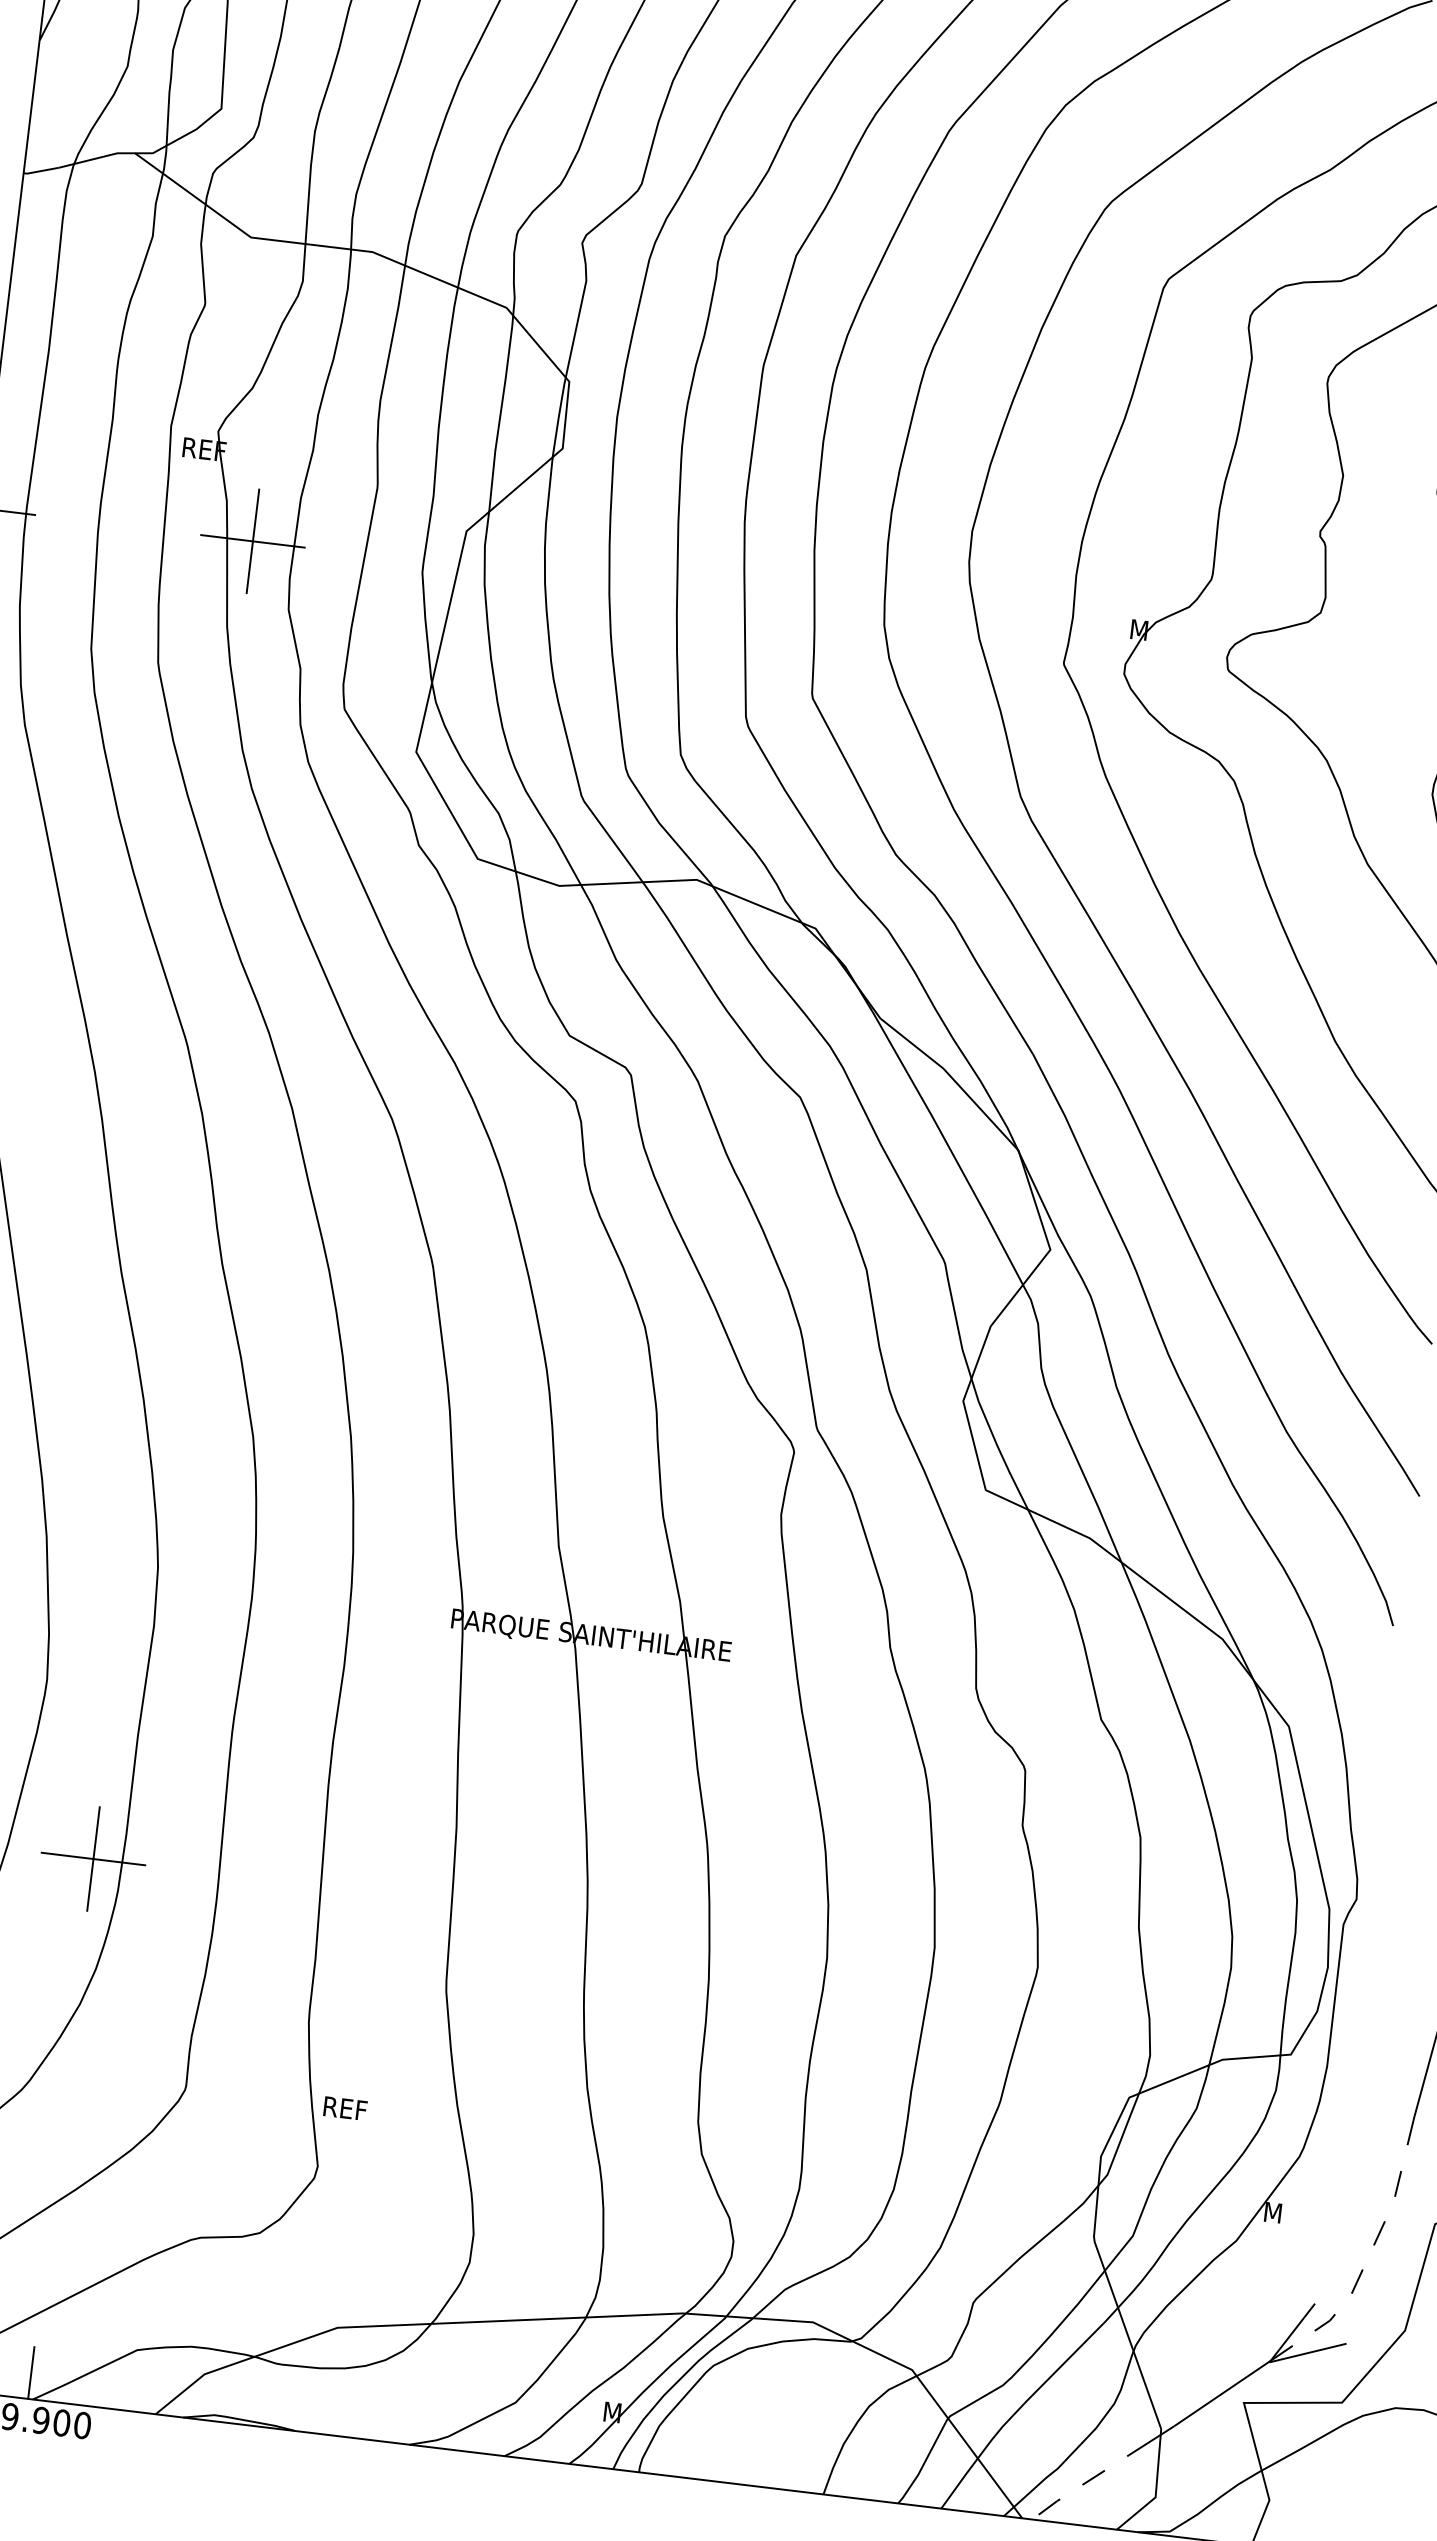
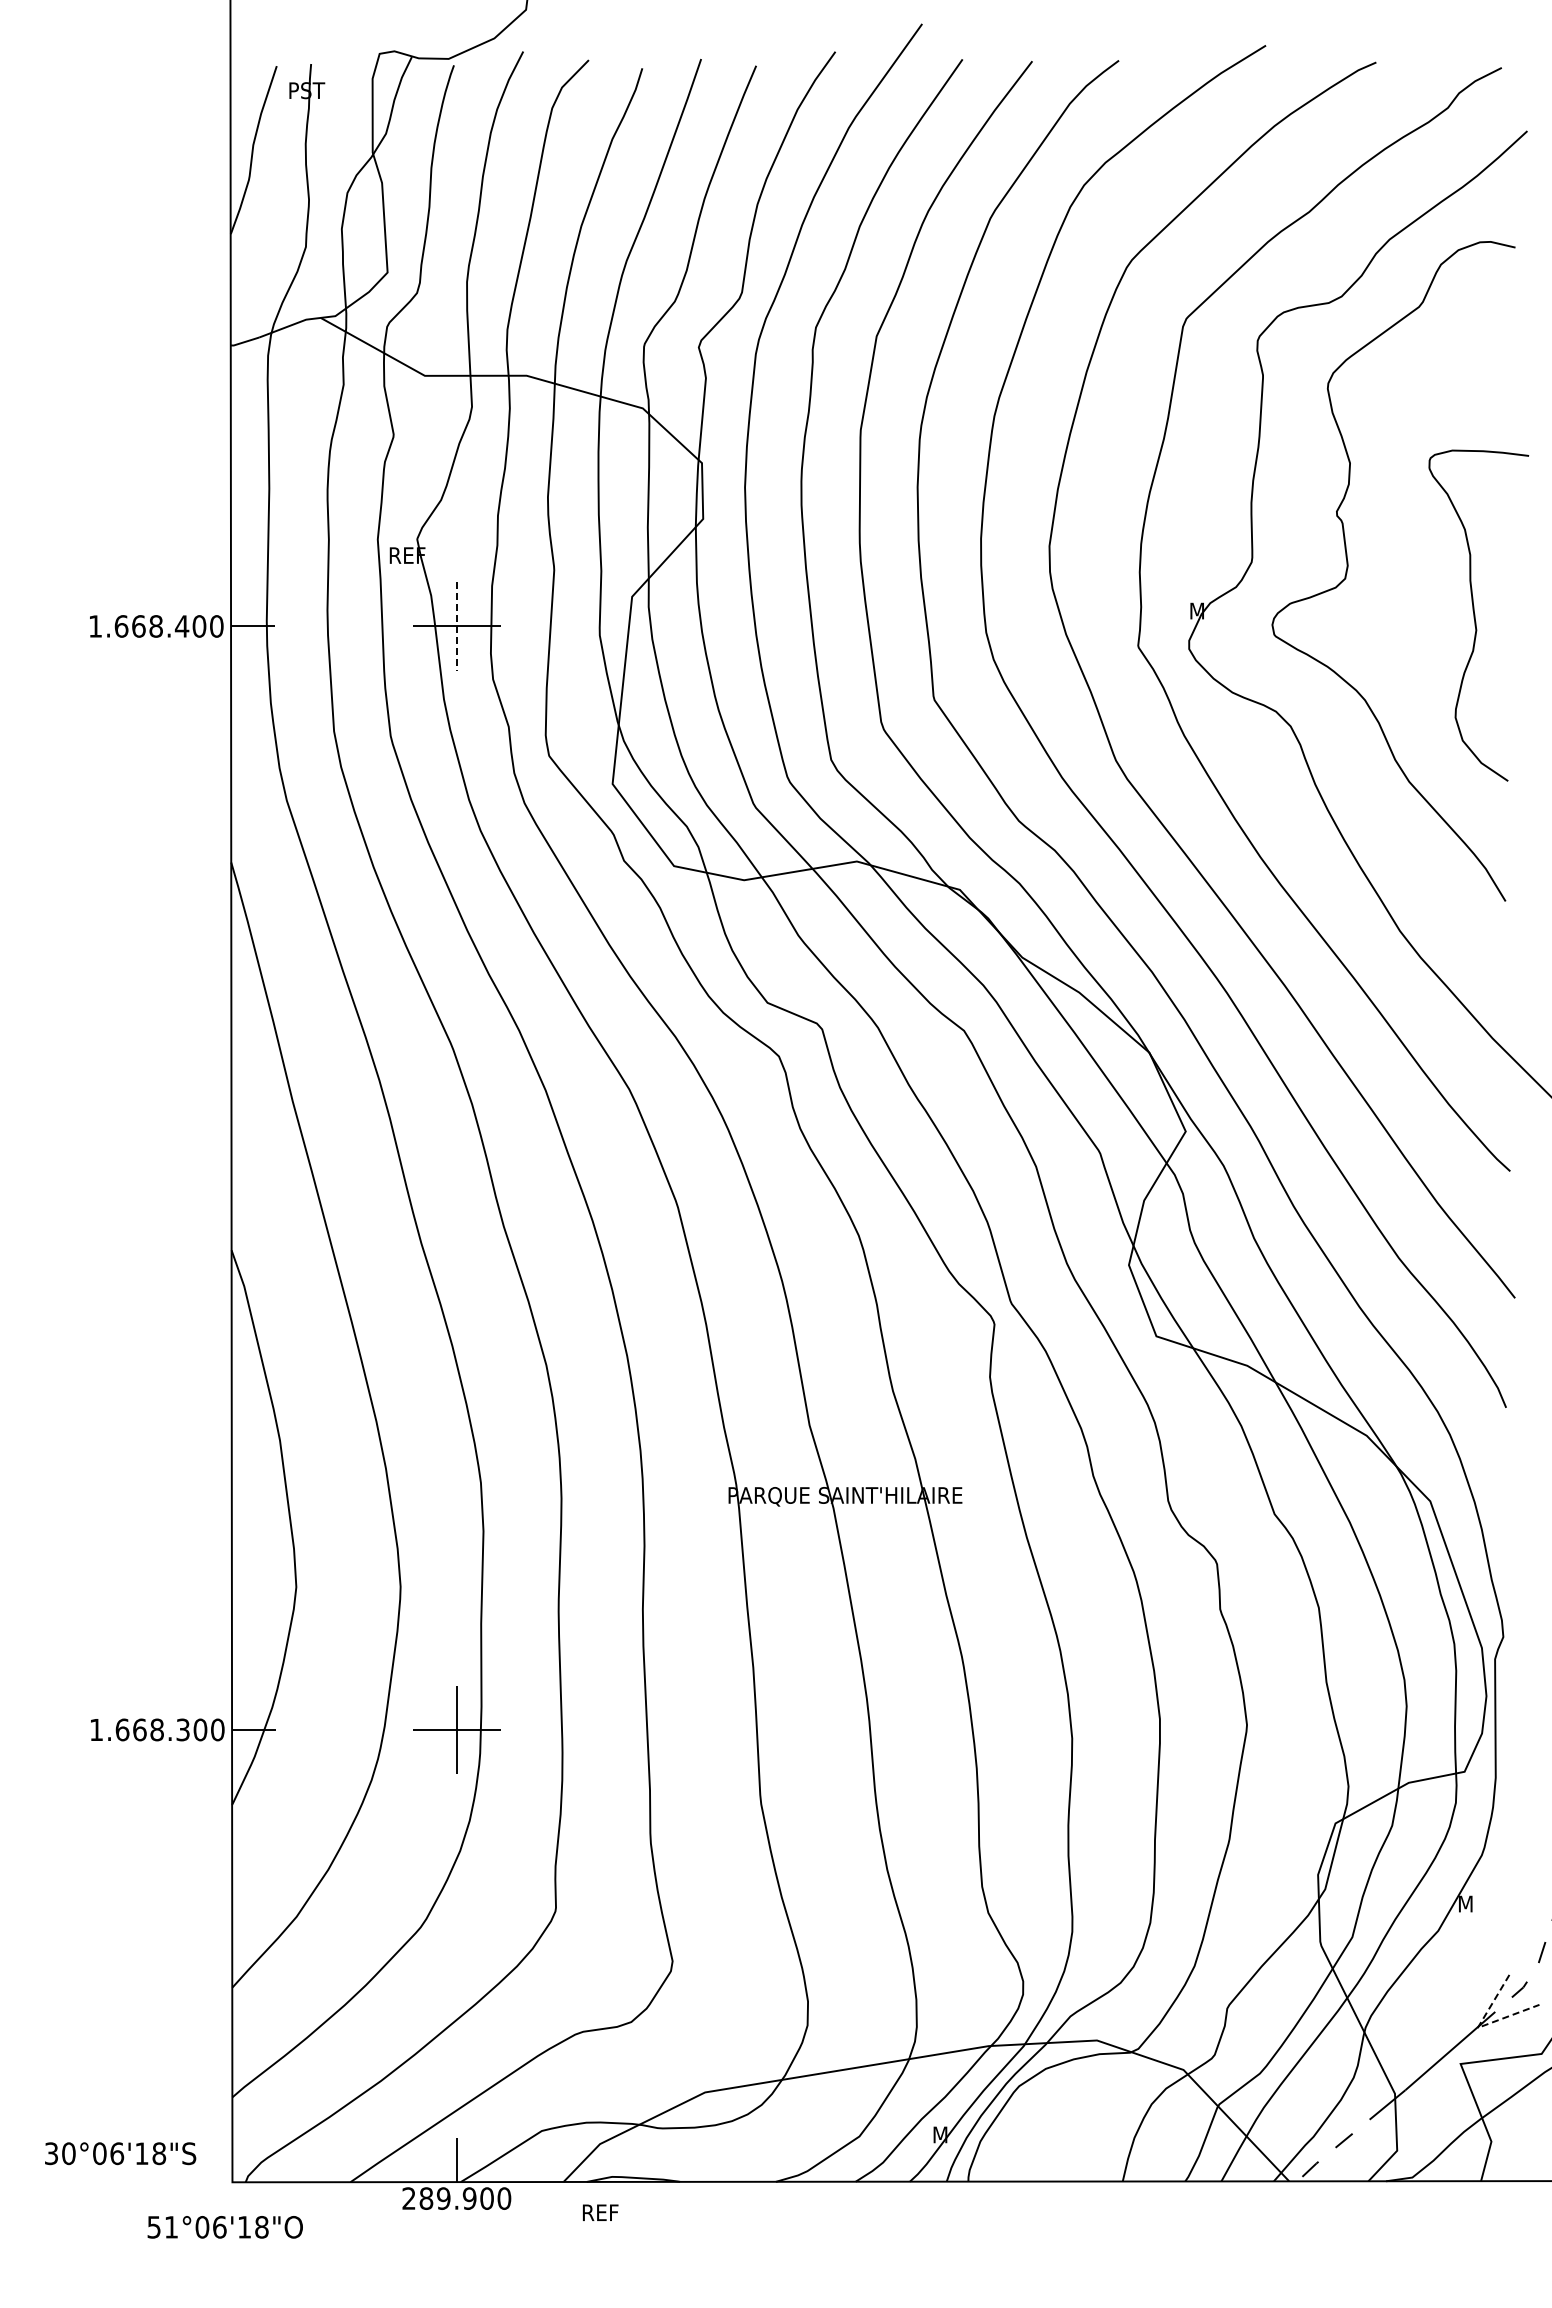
line: (252, 541) -> (456, 626), solid -> dashed
text: (345, 2108) -> (600, 2212), moved
line: (1271, 2362) -> (1479, 2027), solid -> dashed

